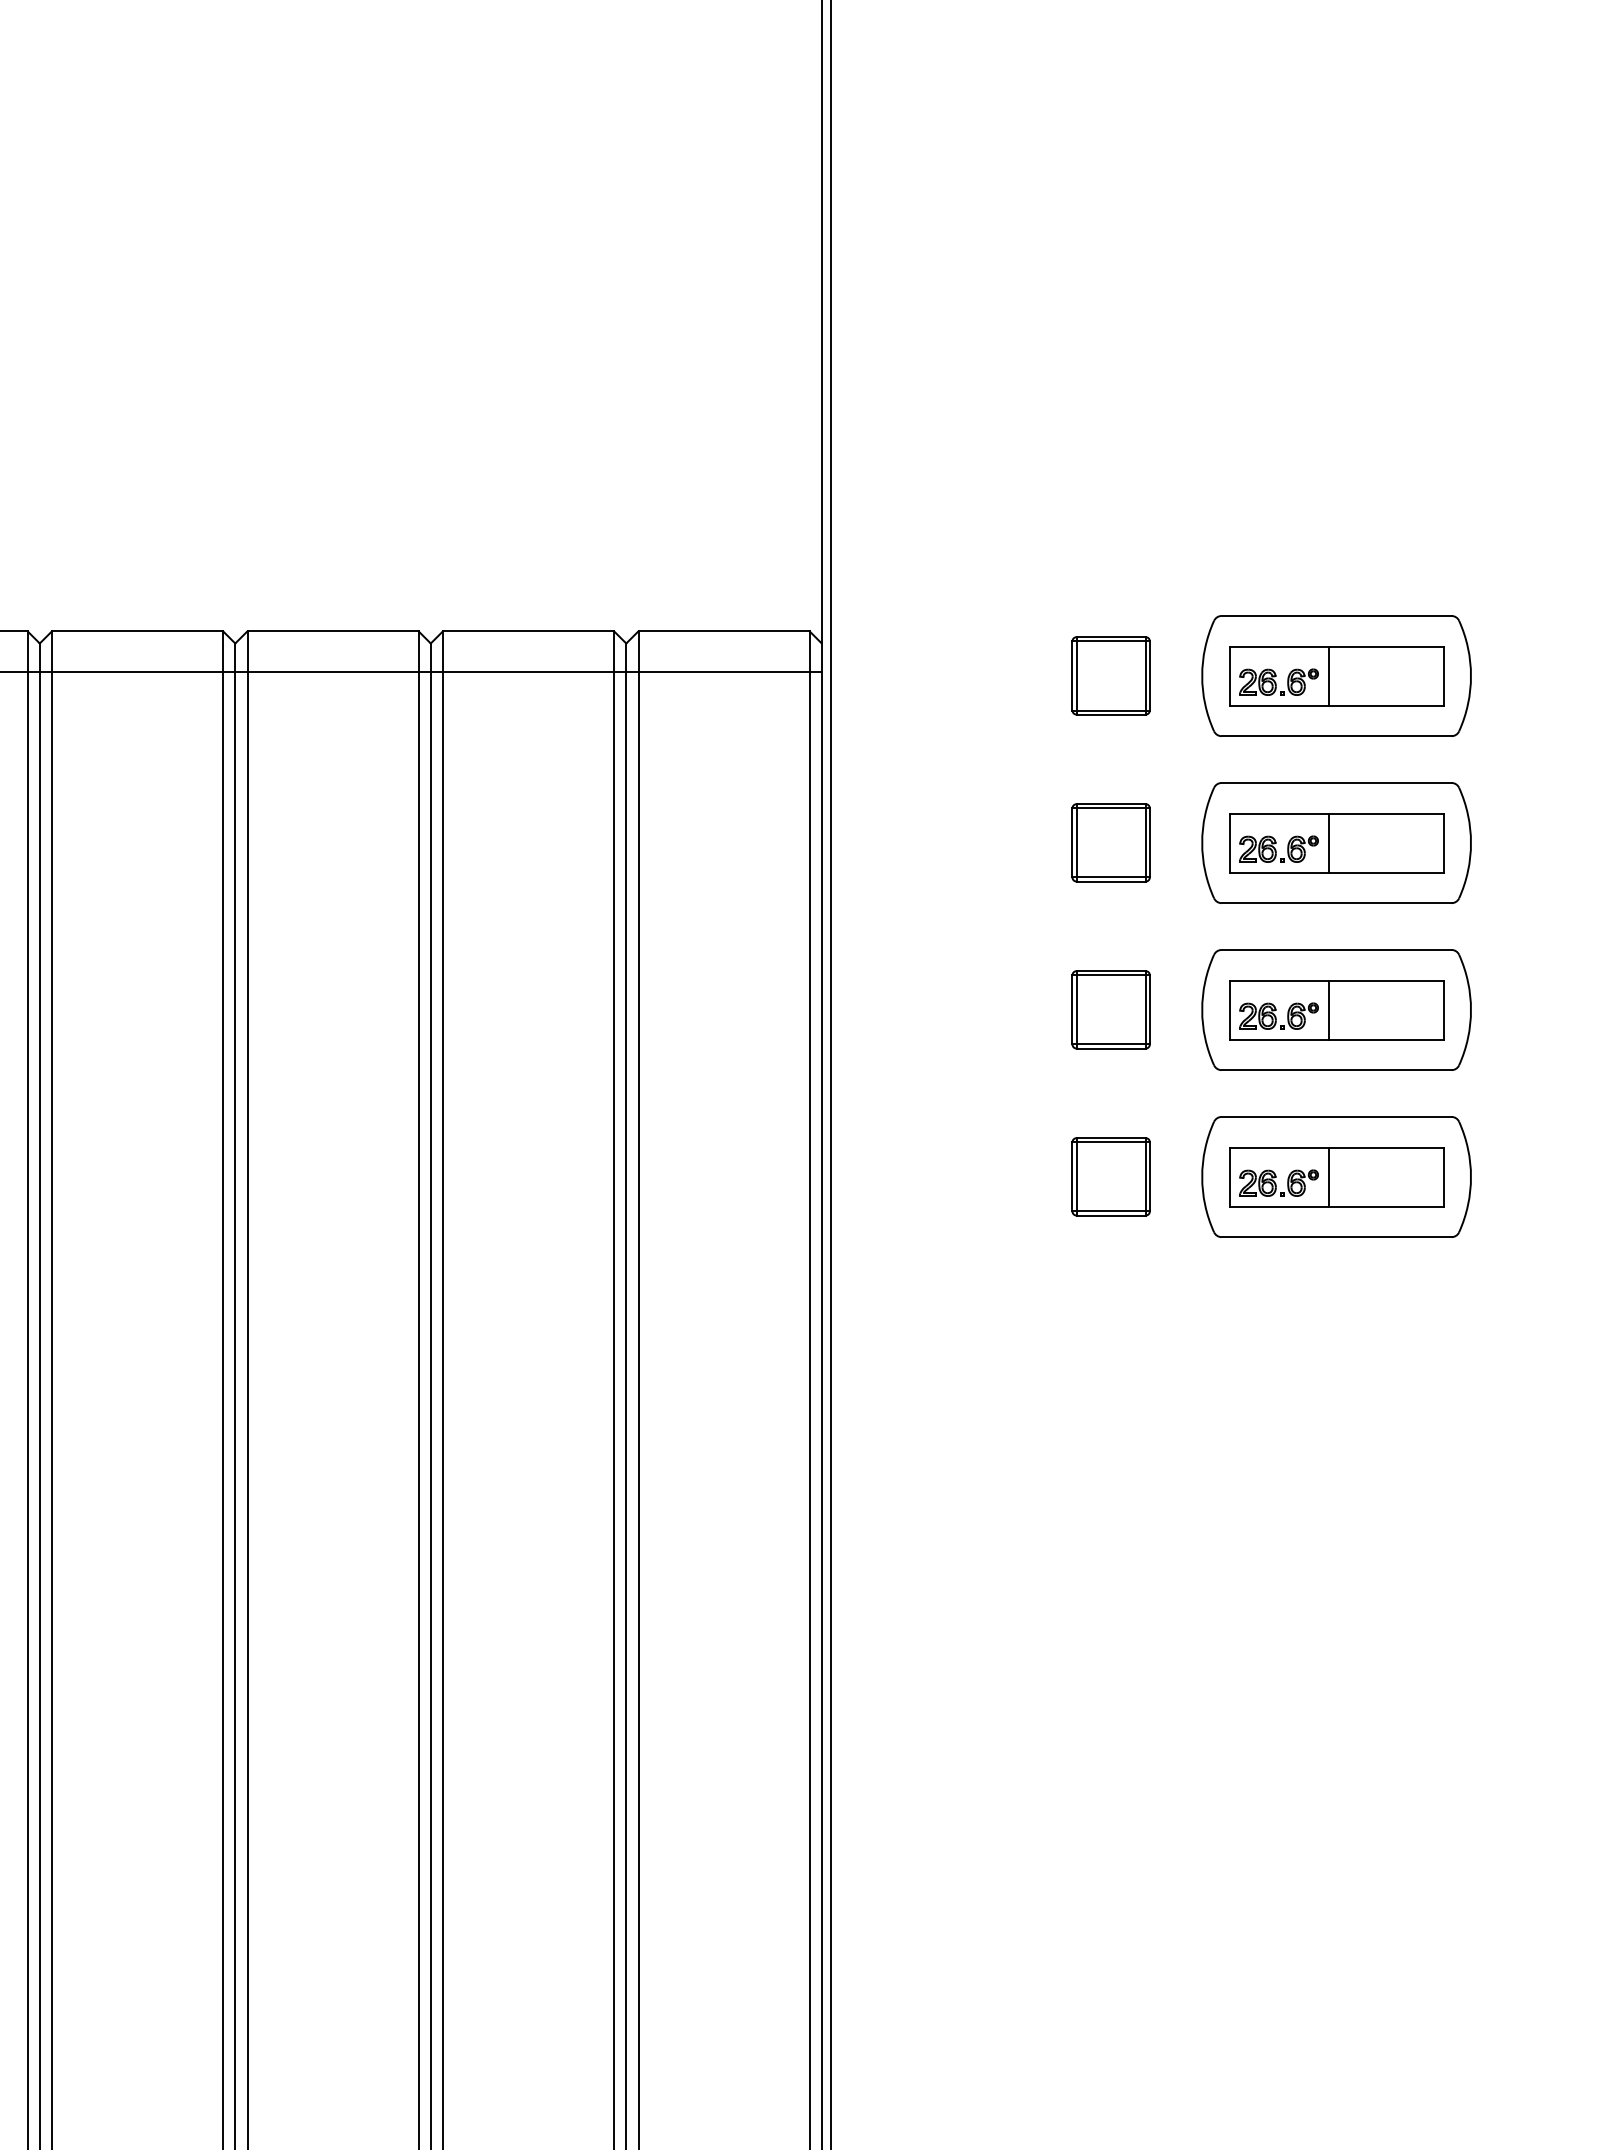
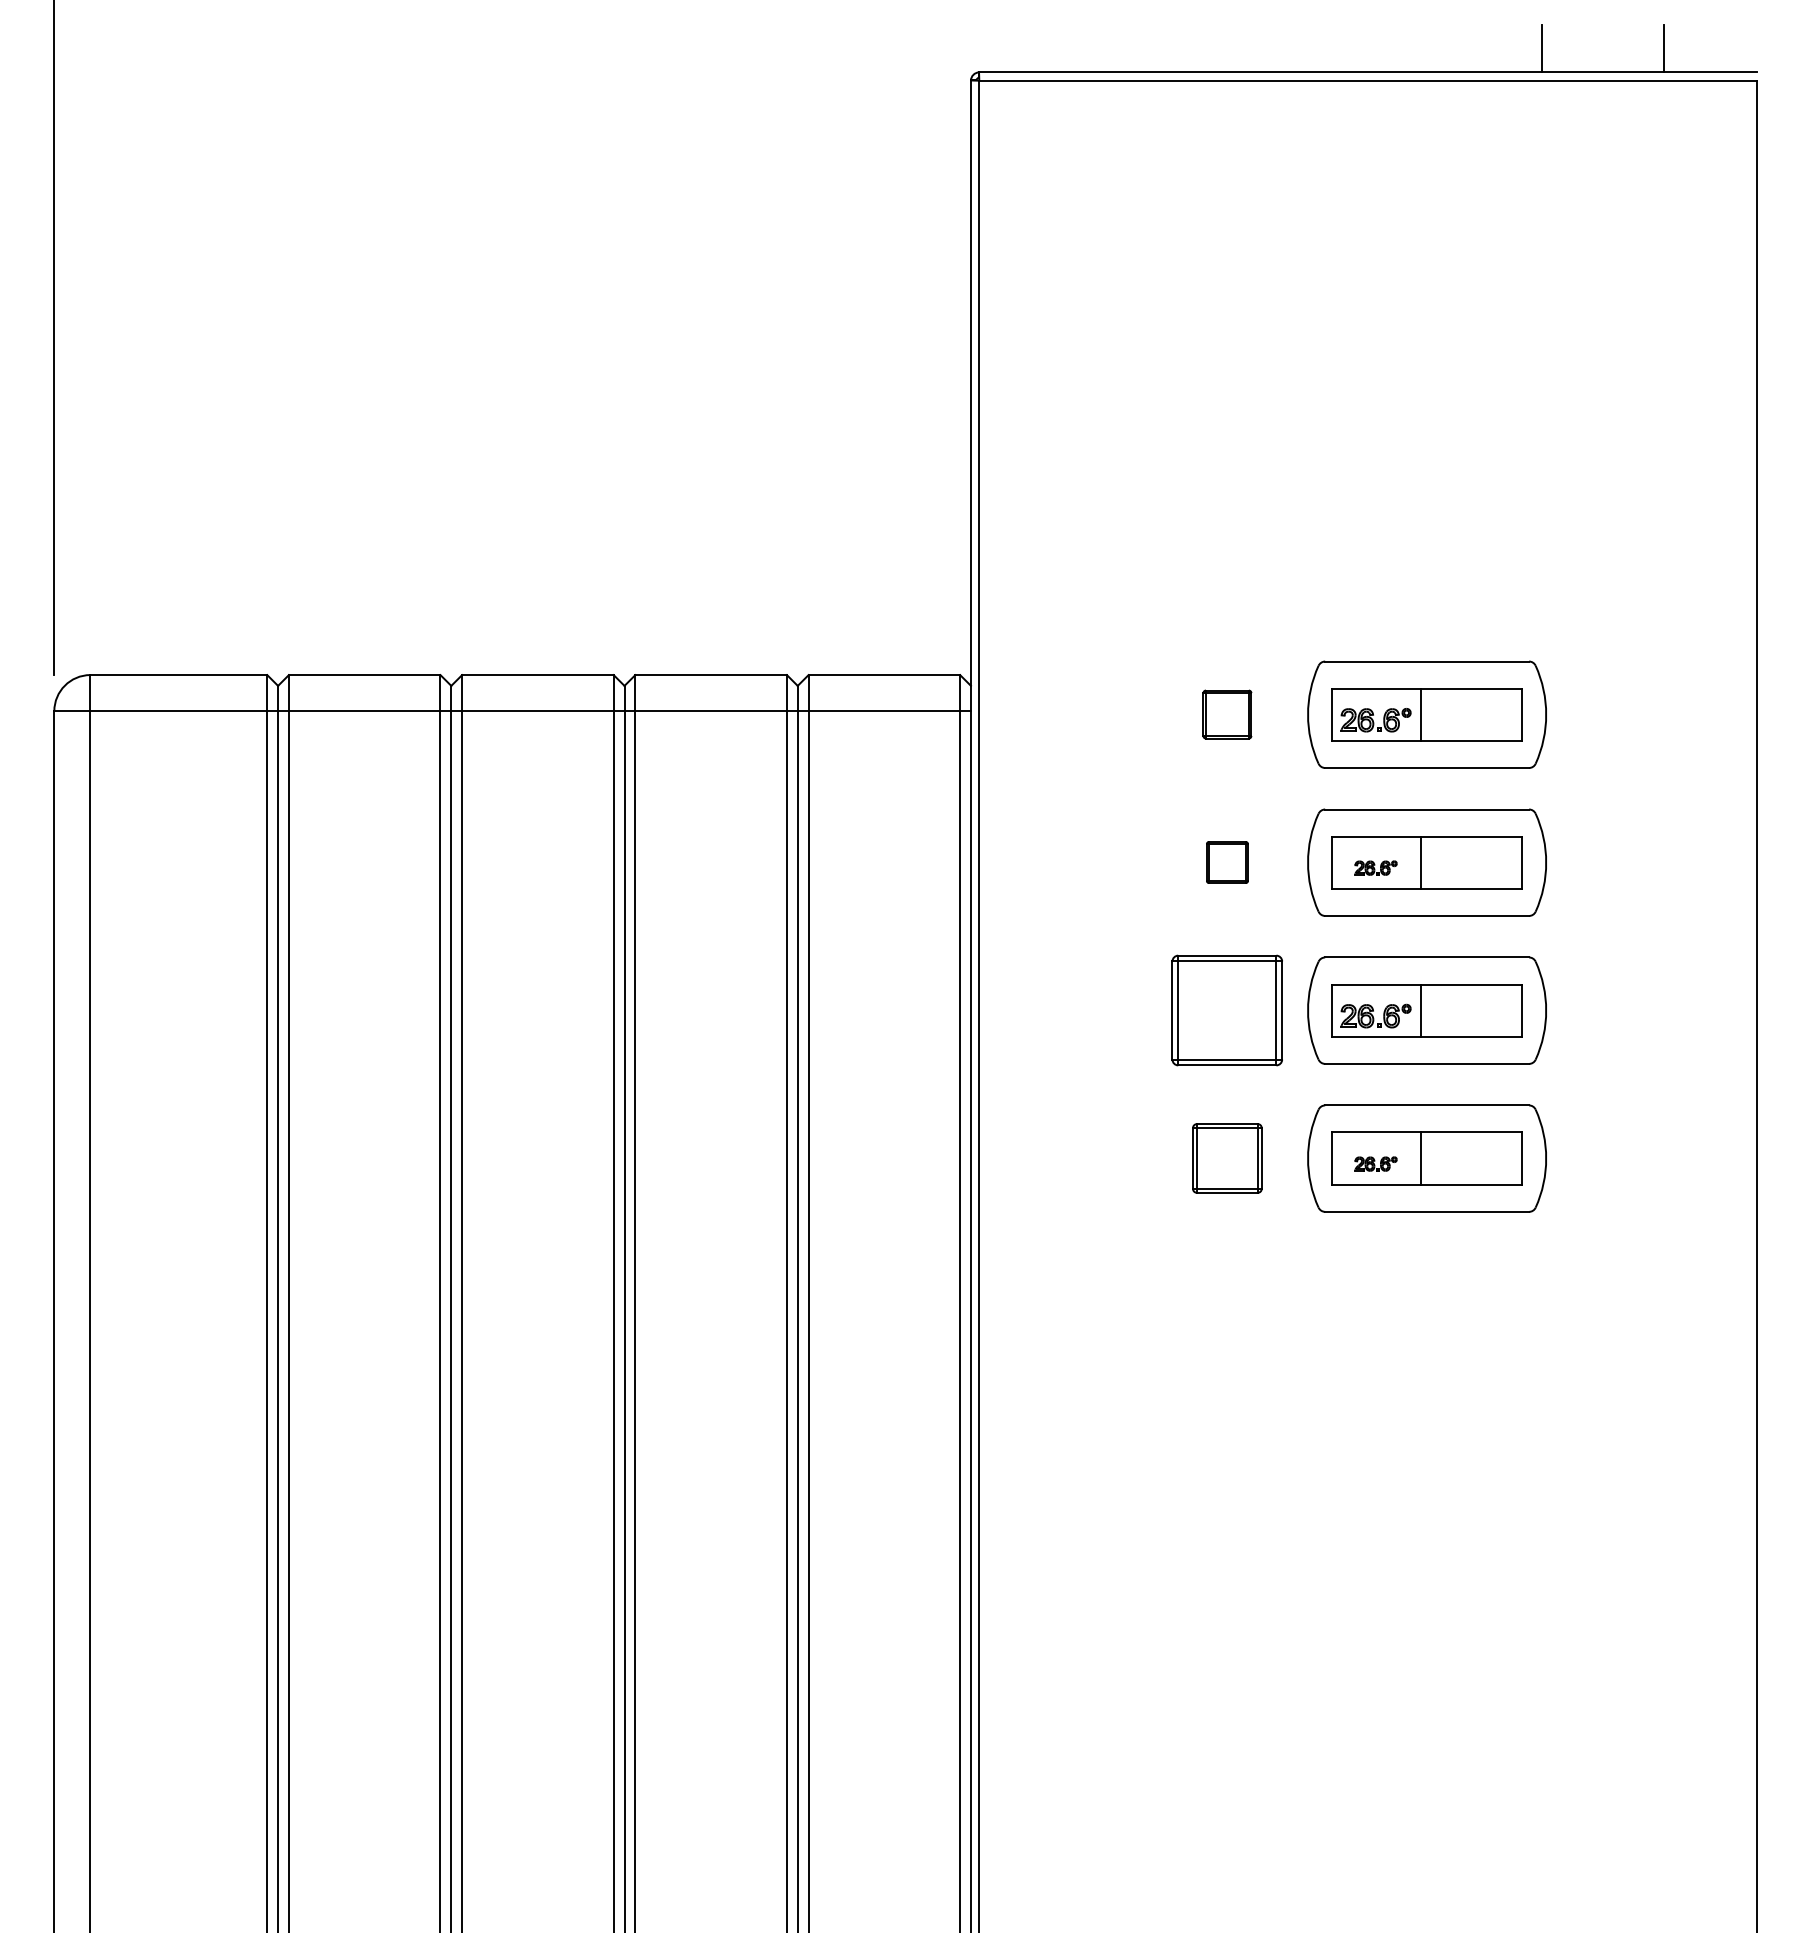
part: (1111, 675) -> (1227, 714), size x0.7
part: (1111, 842) -> (1227, 862), size x0.6
part: (1278, 848) -> (1375, 867), size x0.6
part: (1111, 1009) -> (1227, 1010), size x1.6
part: (1278, 1182) -> (1375, 1163), size x0.6

